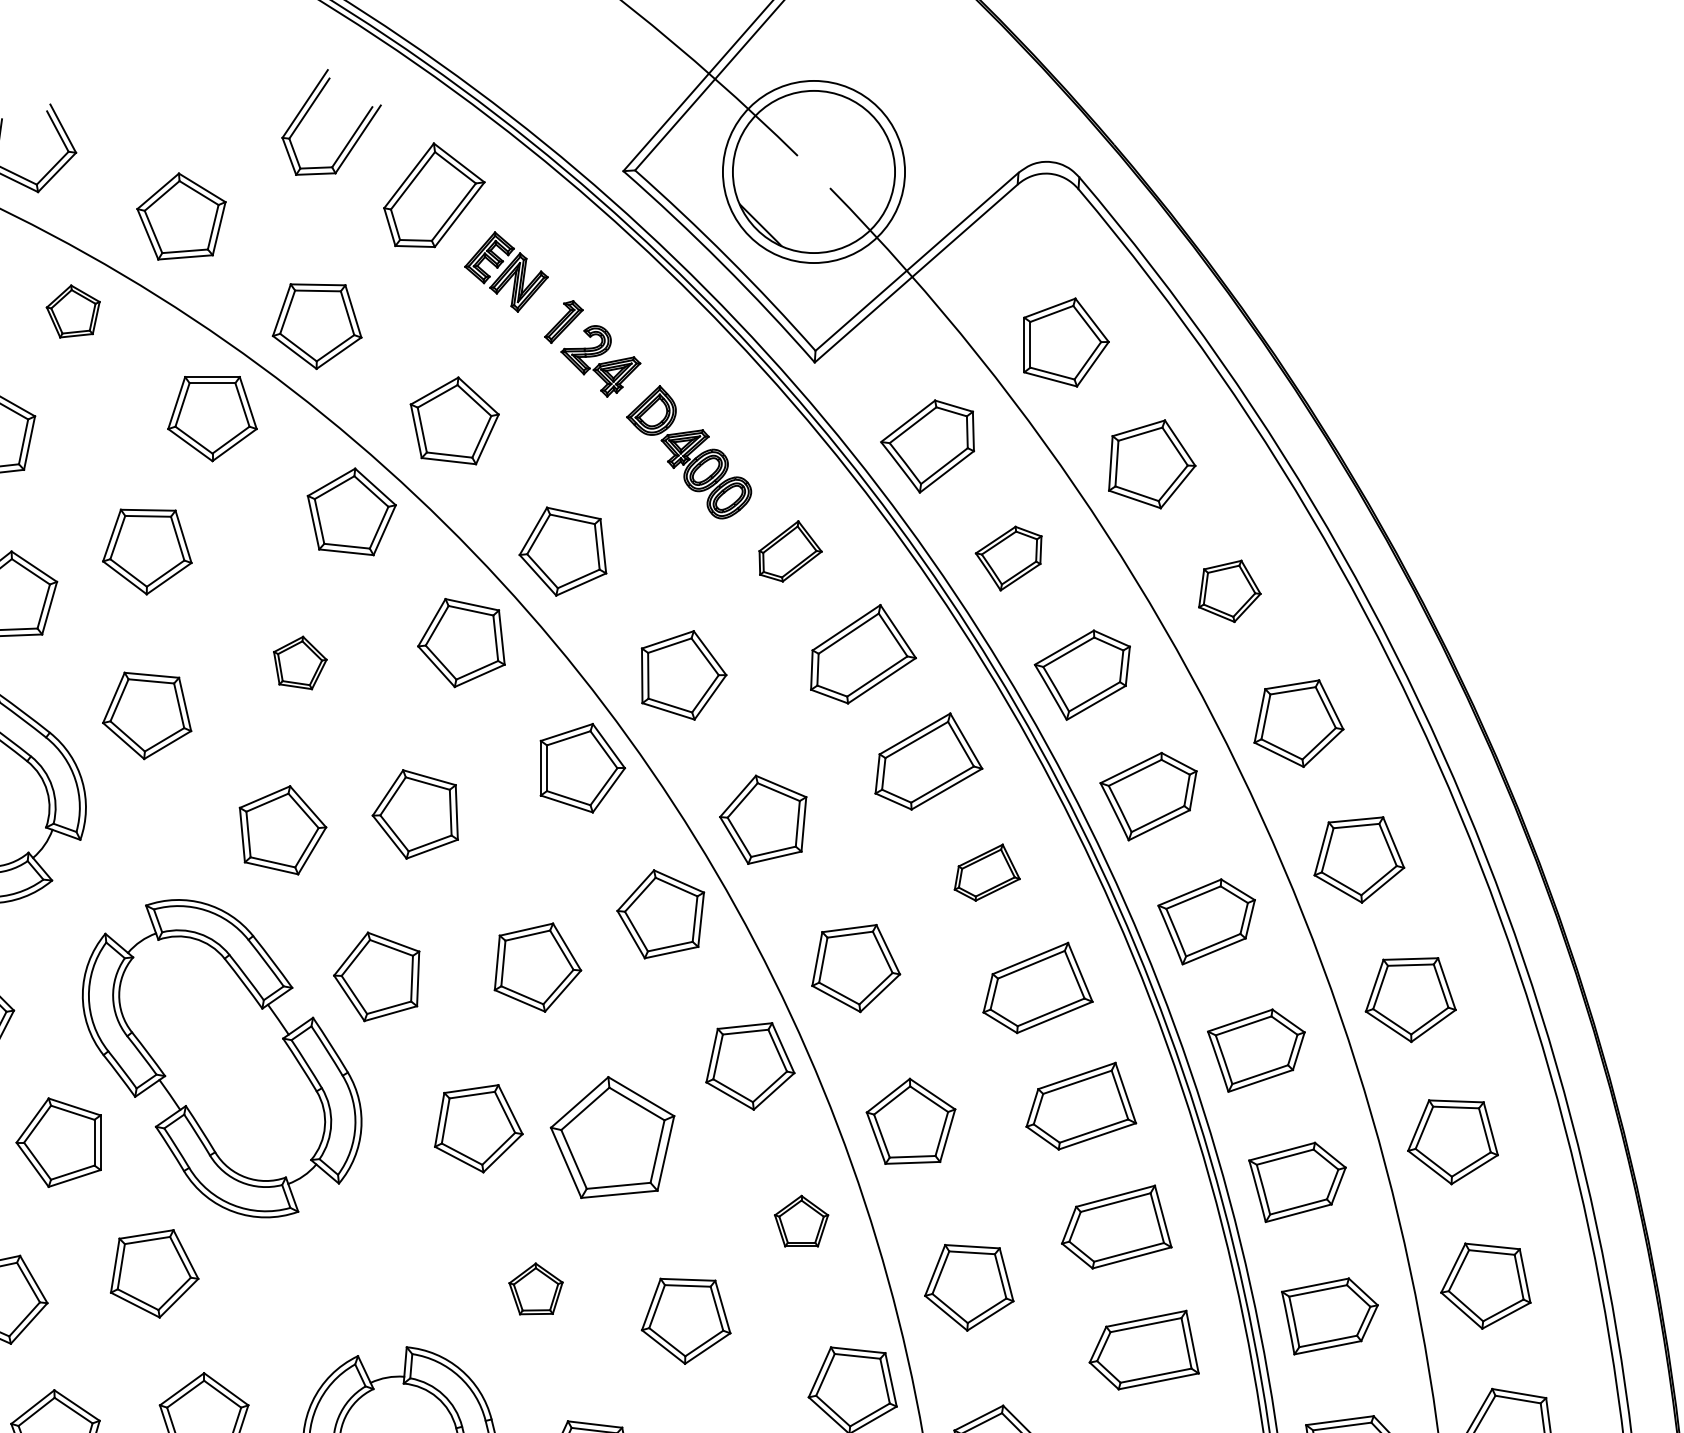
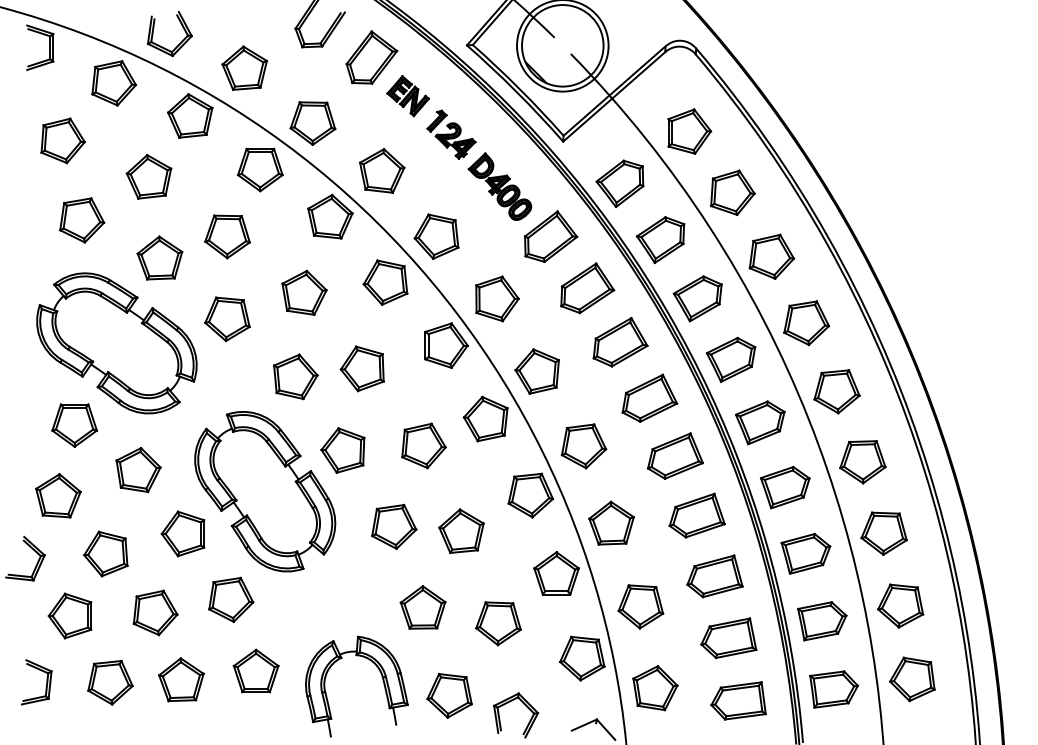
part: (73, 310) -> (190, 115), size x1.67
part: (789, 551) -> (550, 236), size x1.67
part: (1008, 559) -> (660, 240), size x1.43
part: (1229, 590) -> (771, 256), size x1.43
part: (300, 662) -> (304, 292), size x1.67
part: (986, 871) -> (649, 397), size x1.67
part: (612, 1135) -> (461, 530), size x0.71
part: (801, 1221) -> (556, 573), size x1.67
part: (534, 1288) -> (422, 607), size x1.67

